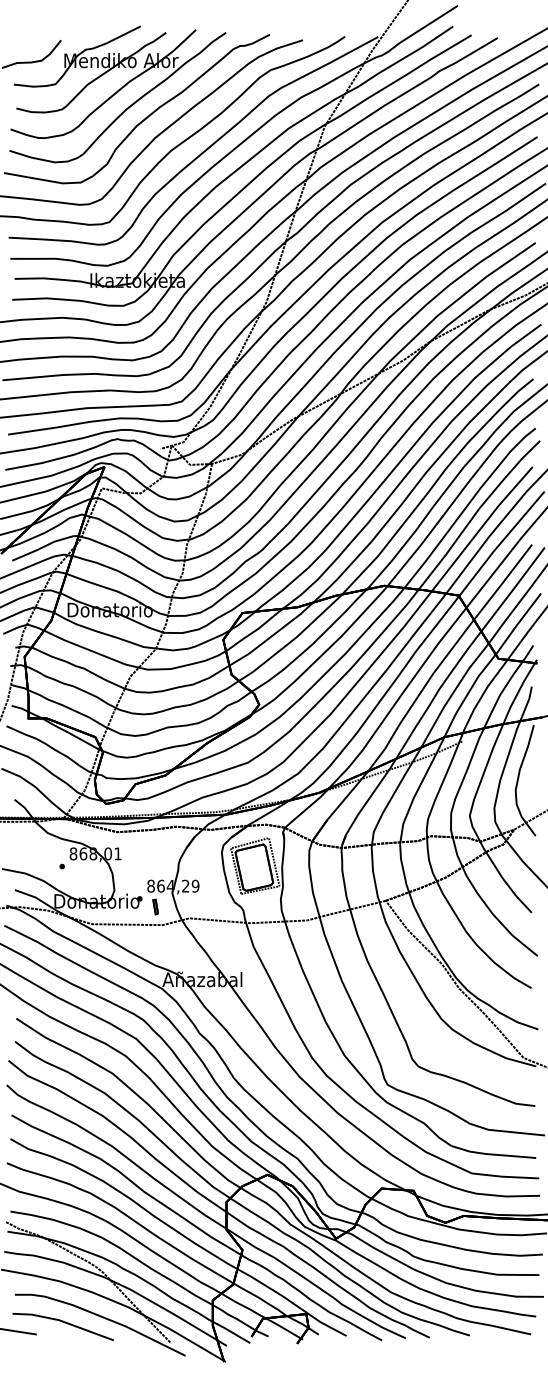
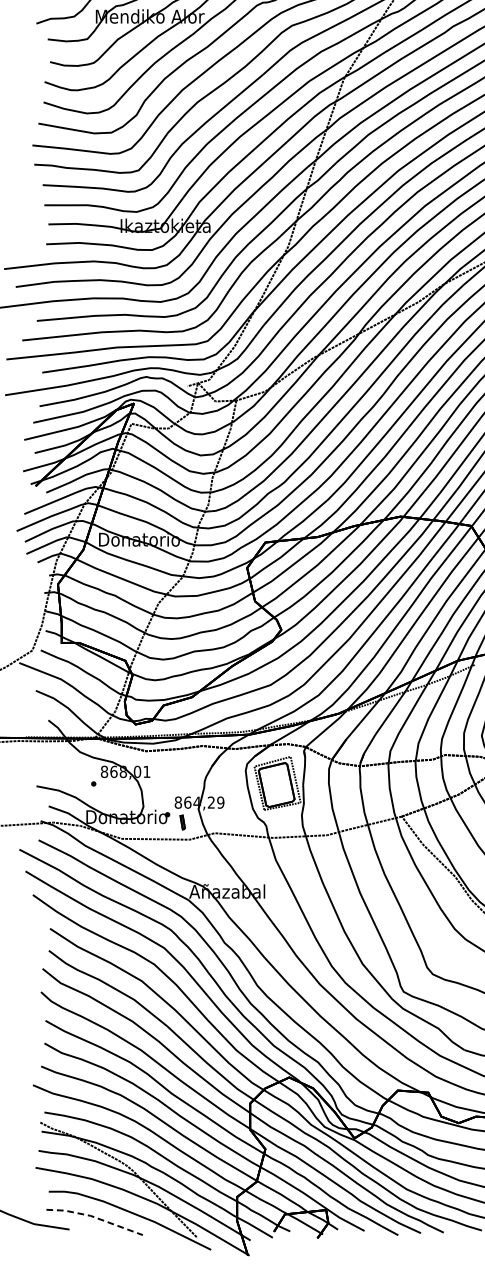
line: (63, 1321) -> (94, 1217), solid -> dashed

